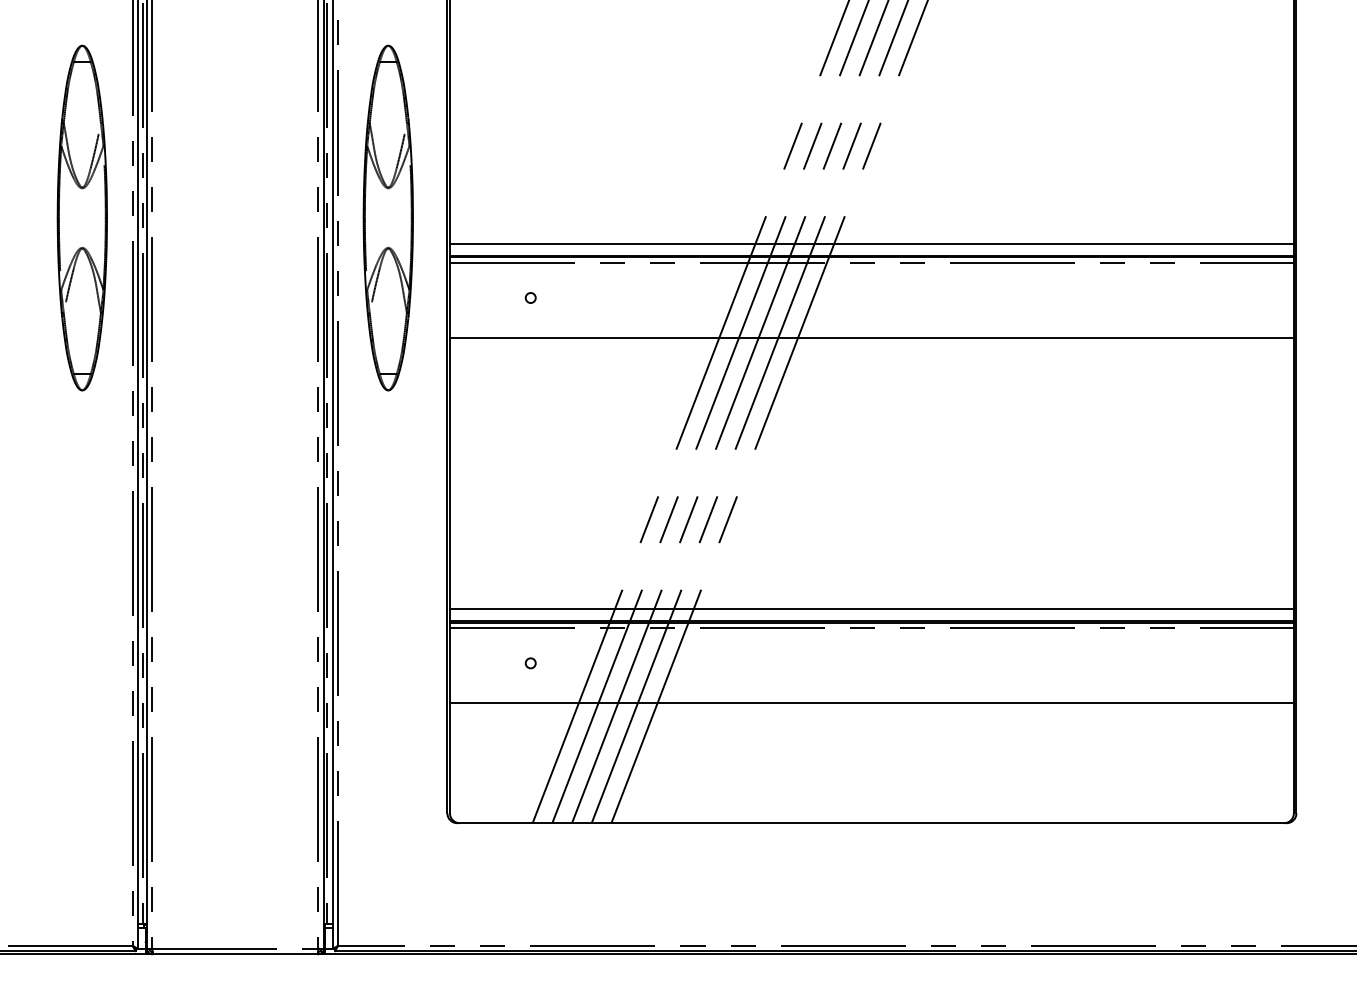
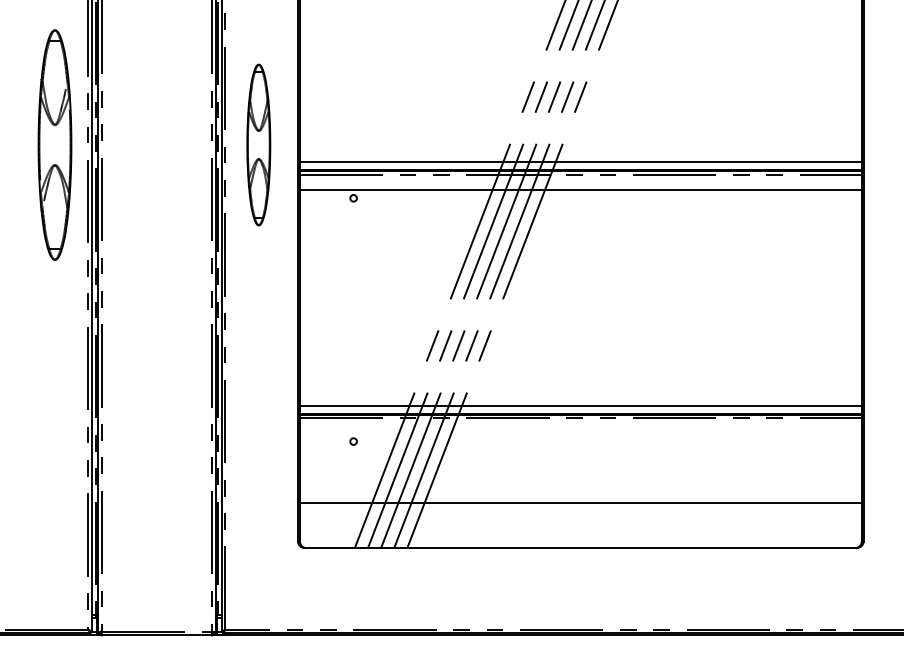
part: (387, 217) -> (258, 144), size x0.7
line: (871, 337) -> (580, 189), moved
line: (871, 702) -> (580, 502), moved

